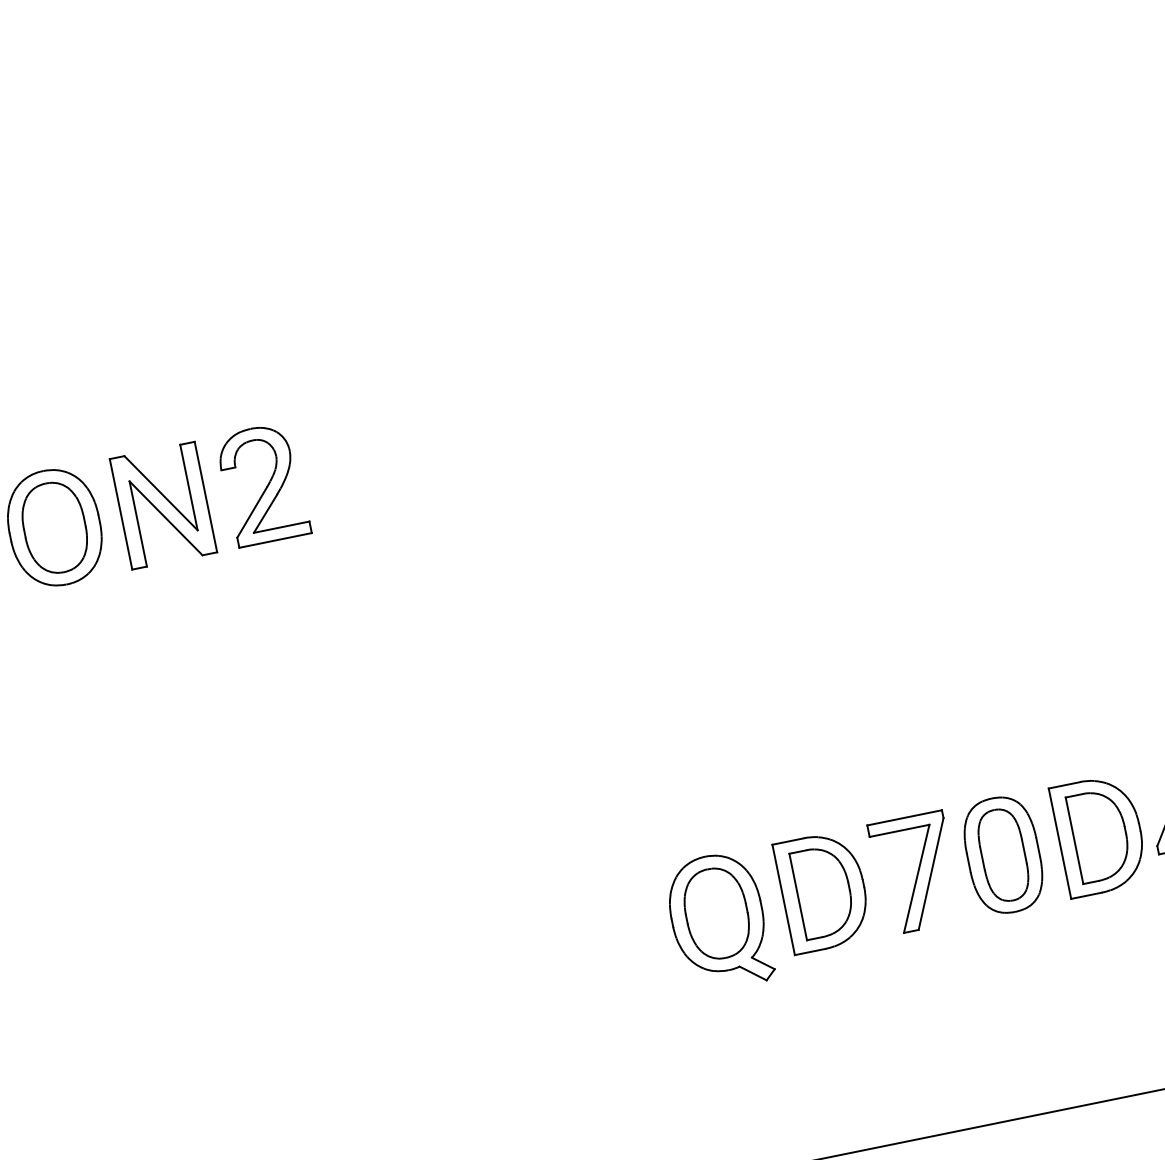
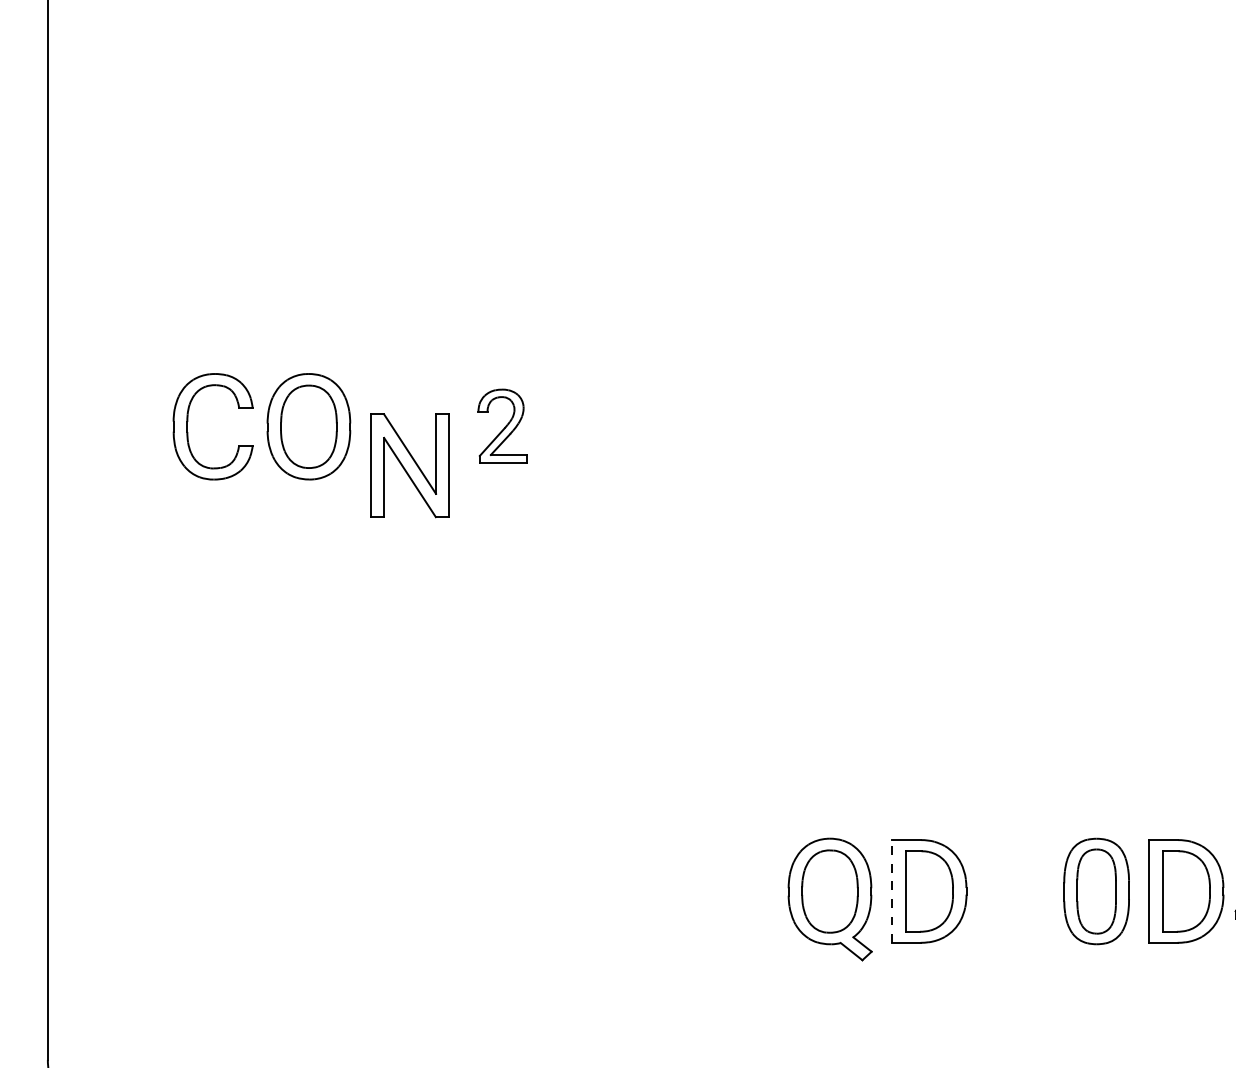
part: (262, 484) -> (502, 425), size x0.7
part: (162, 505) -> (409, 465), moved
part: (915, 873) -> (1014, 891), removed
line: (783, 899) -> (892, 891), solid -> dashed

